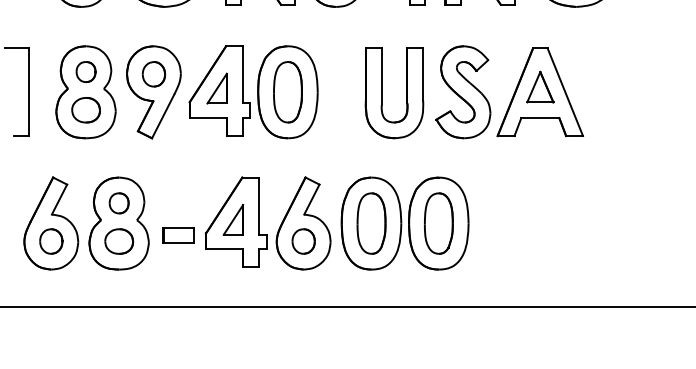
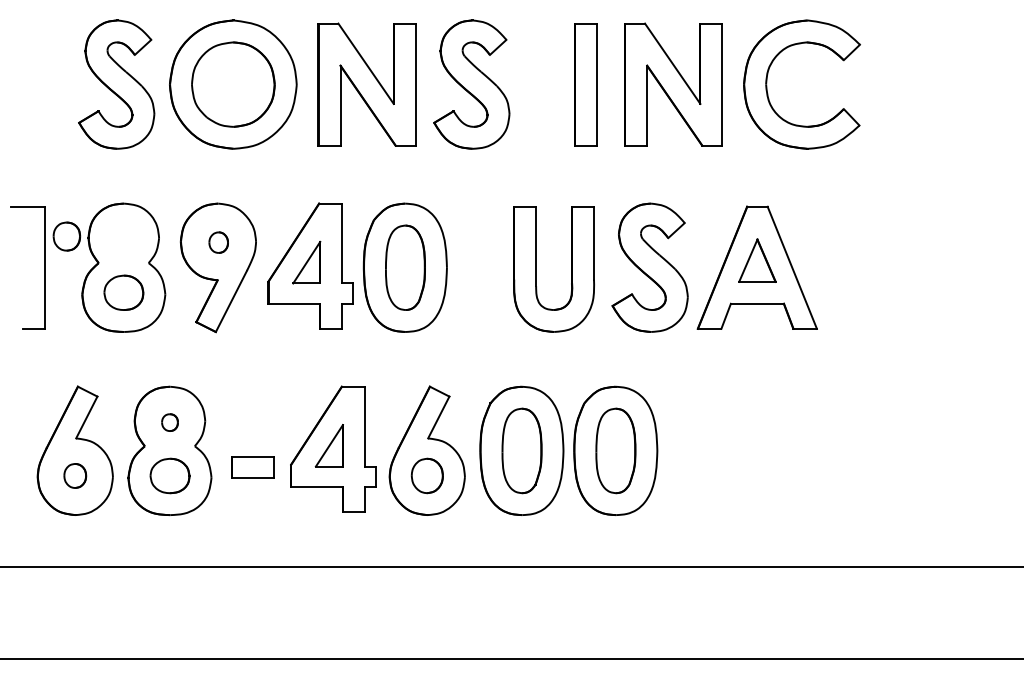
part: (85, 71) -> (66, 236), moved
part: (153, 74) -> (218, 242), size x0.6
part: (118, 203) -> (169, 422), size x0.6
part: (50, 241) -> (74, 475), size x0.7

